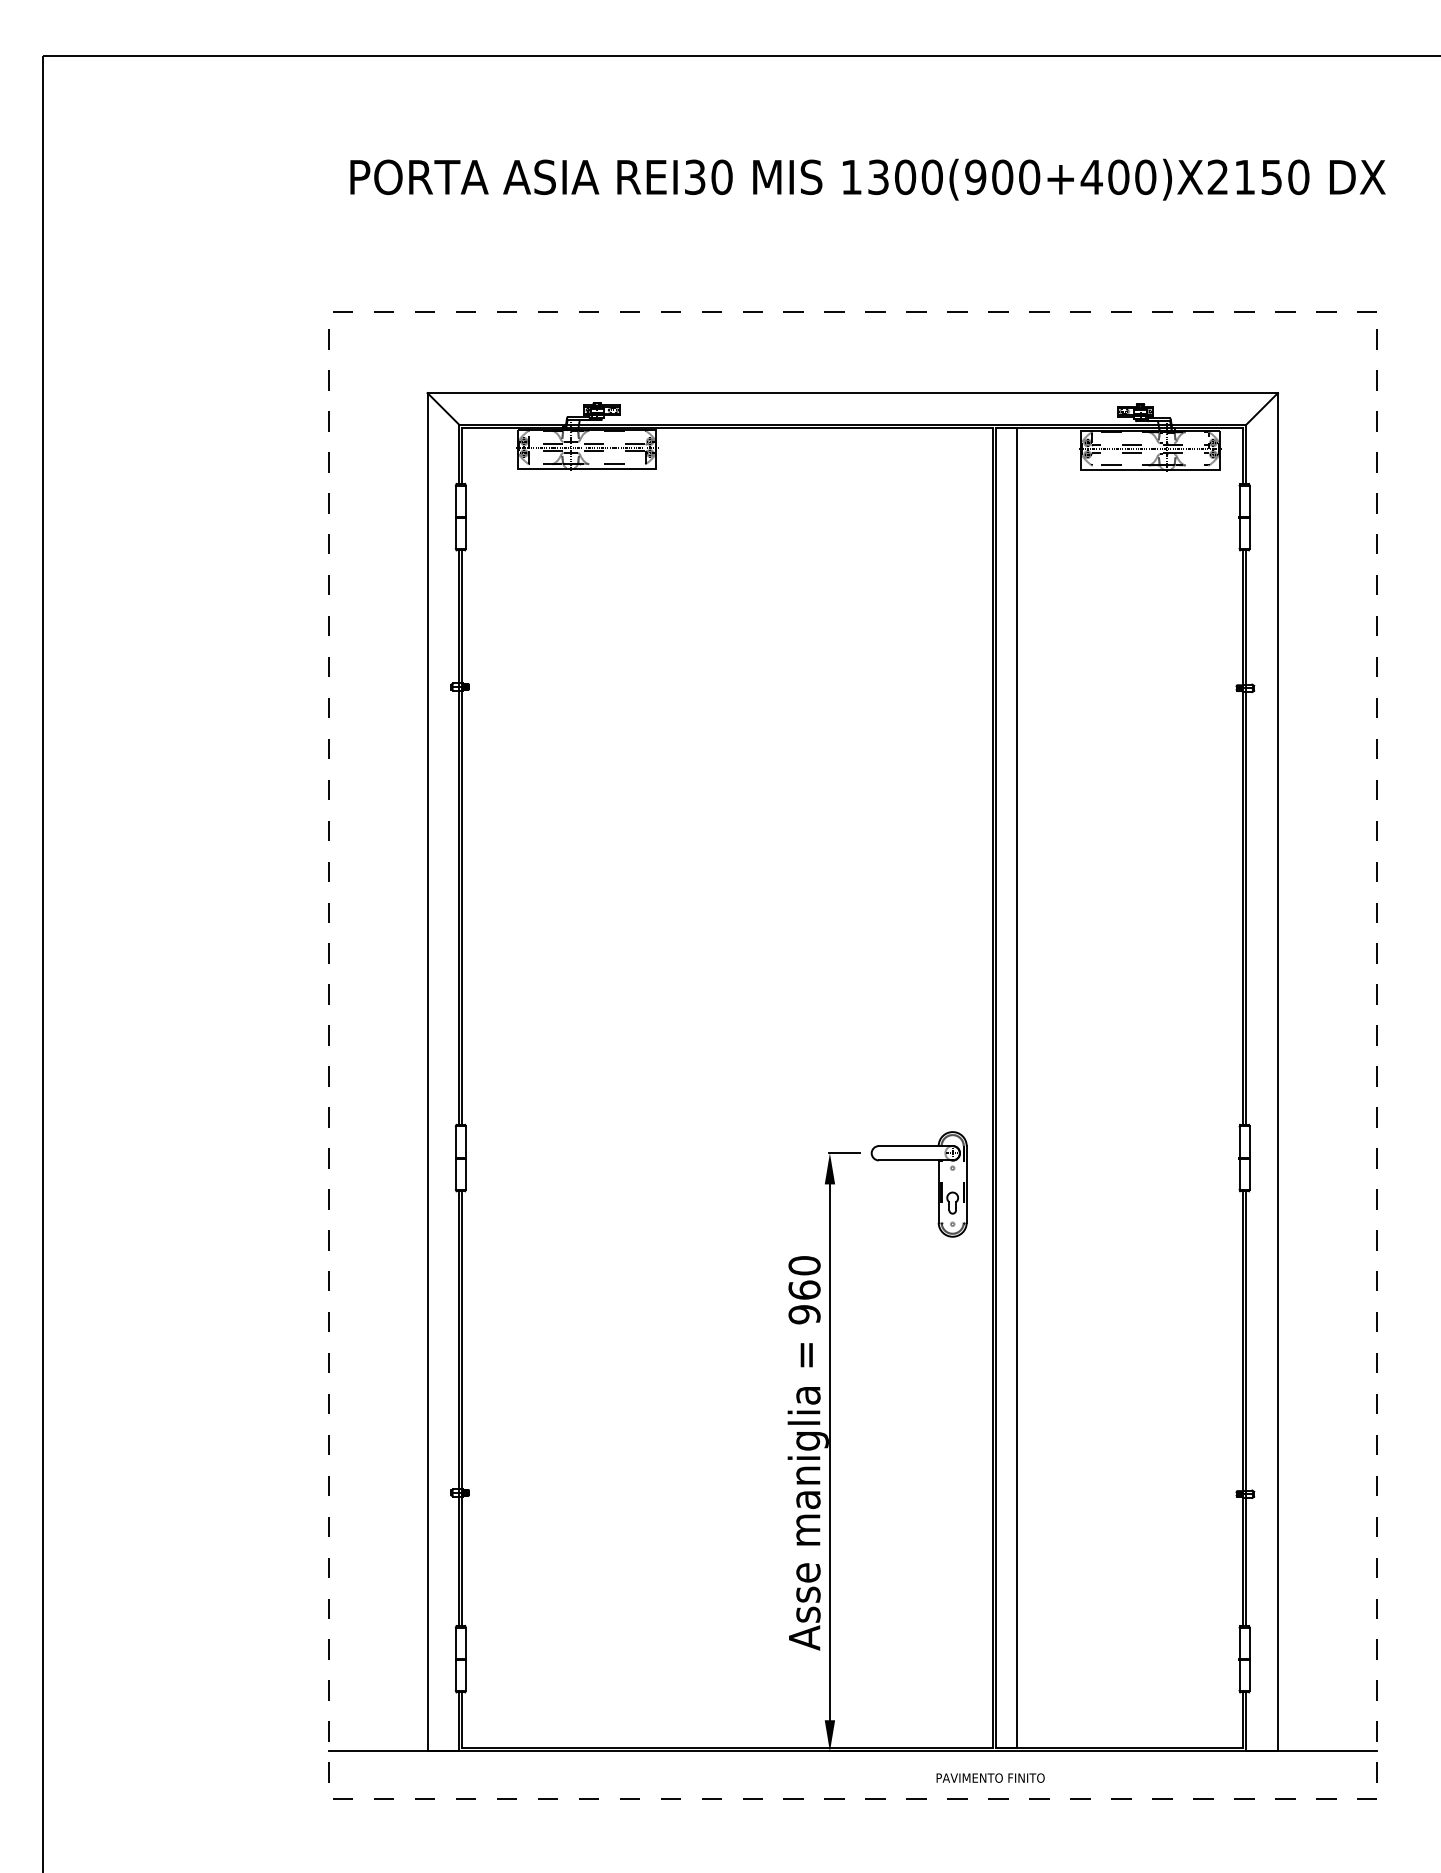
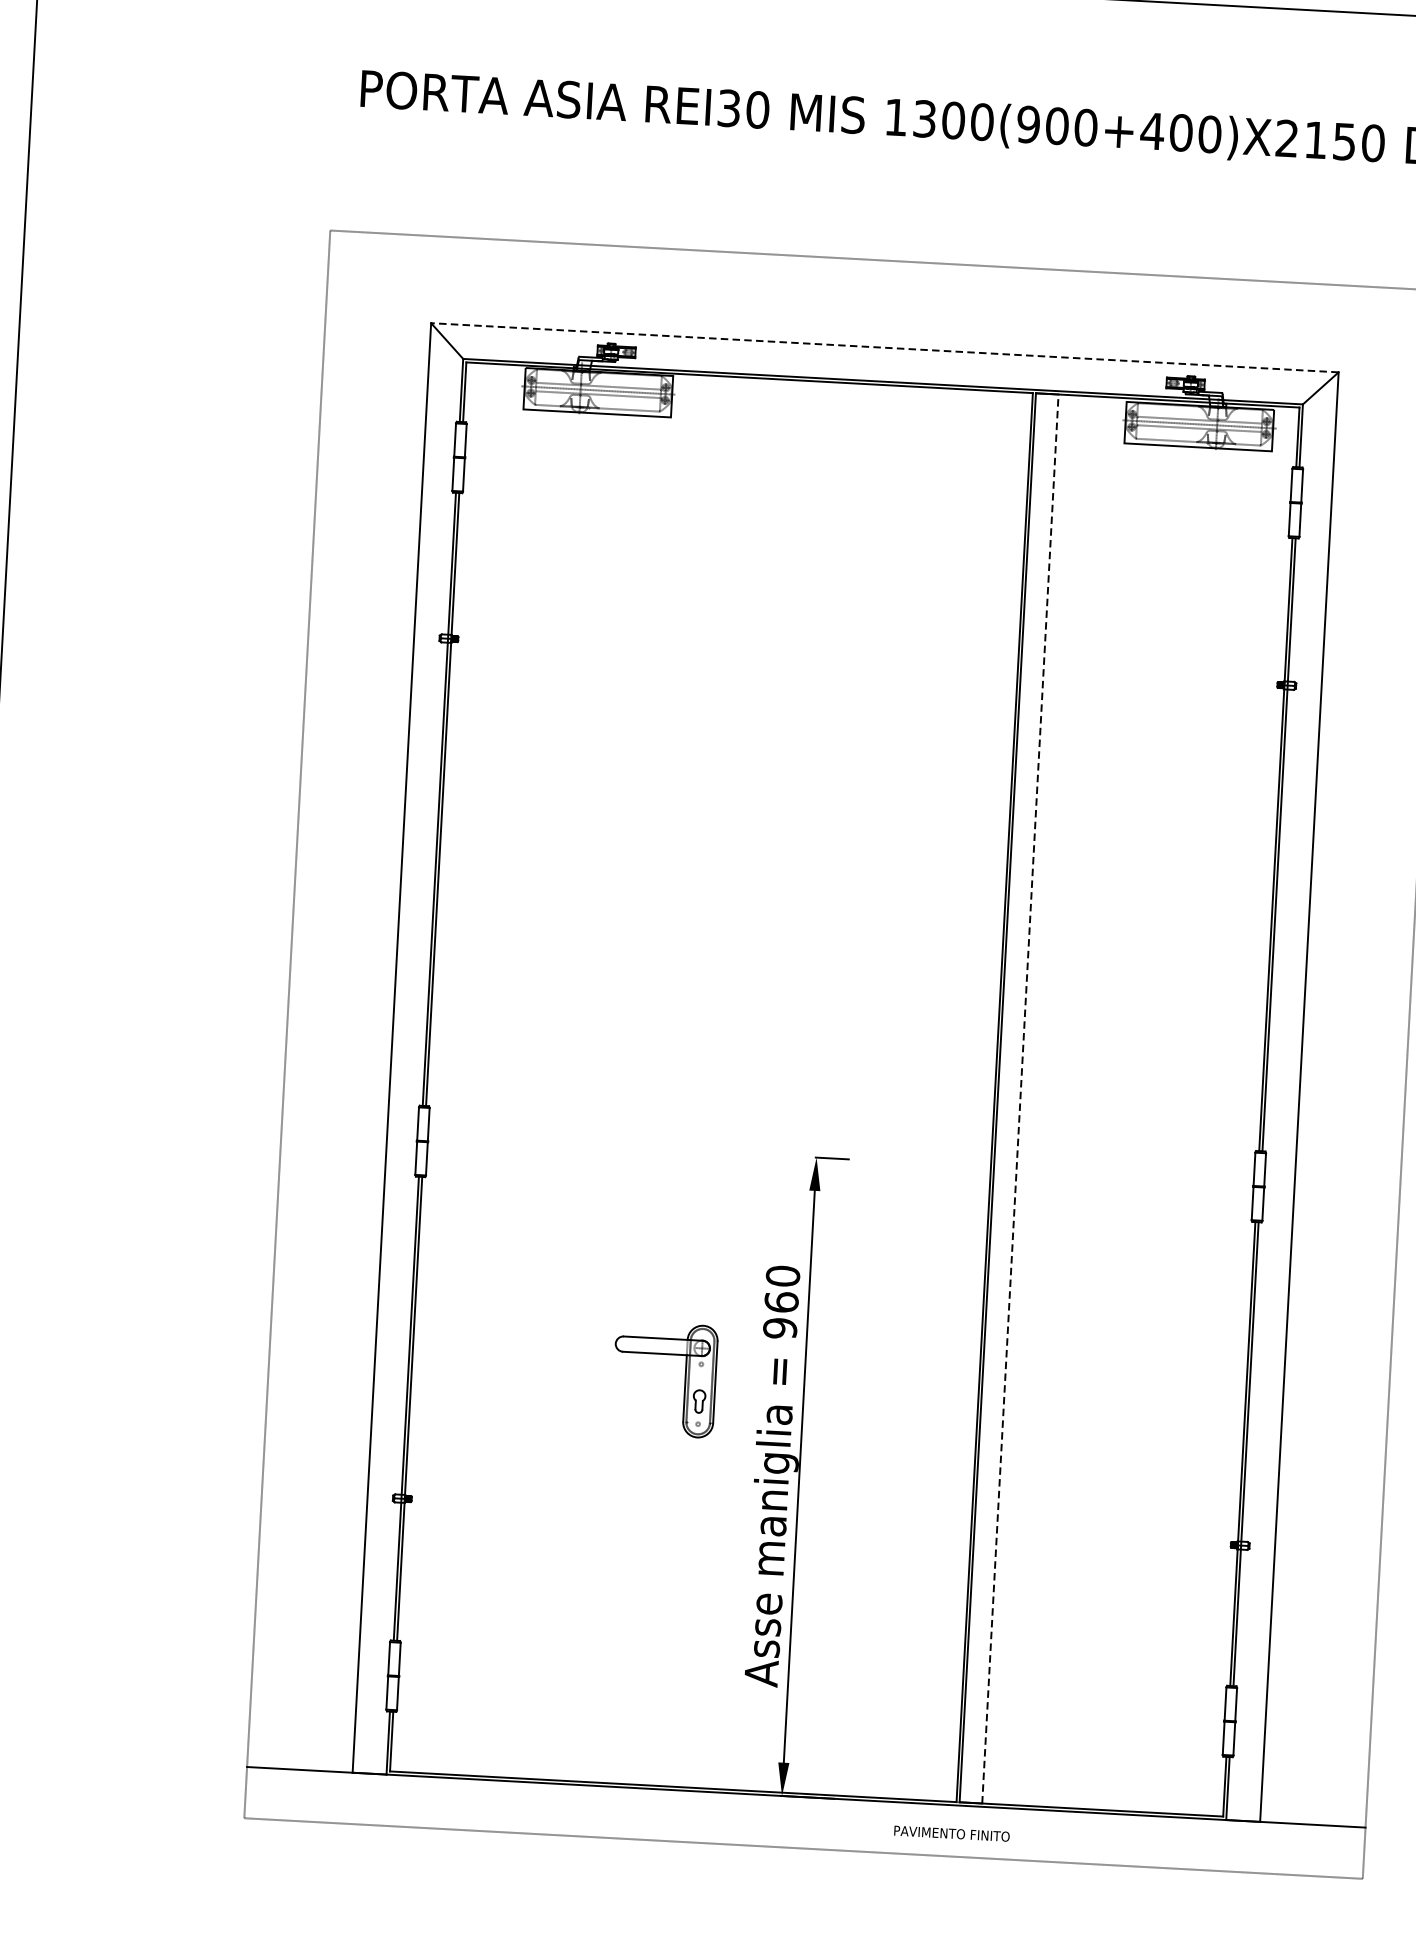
line: (852, 393) -> (884, 348), solid -> dashed
line: (1017, 1087) -> (1020, 1098), solid -> dashed
part: (938, 1184) -> (685, 1380), moved

